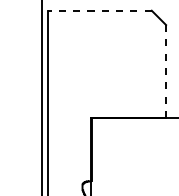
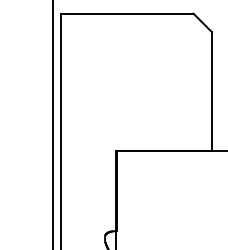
line: (99, 10) -> (126, 13), dashed -> solid
line: (166, 71) -> (212, 91), dashed -> solid

